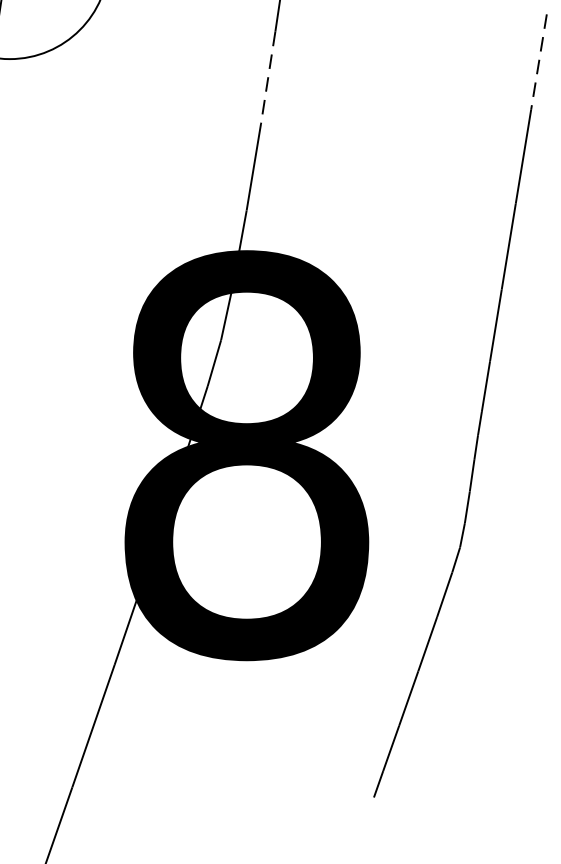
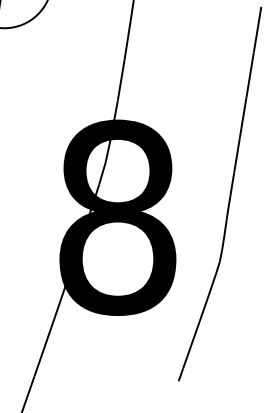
line: (538, 63) -> (257, 30), dashed -> solid
line: (268, 78) -> (128, 37), dashed -> solid

